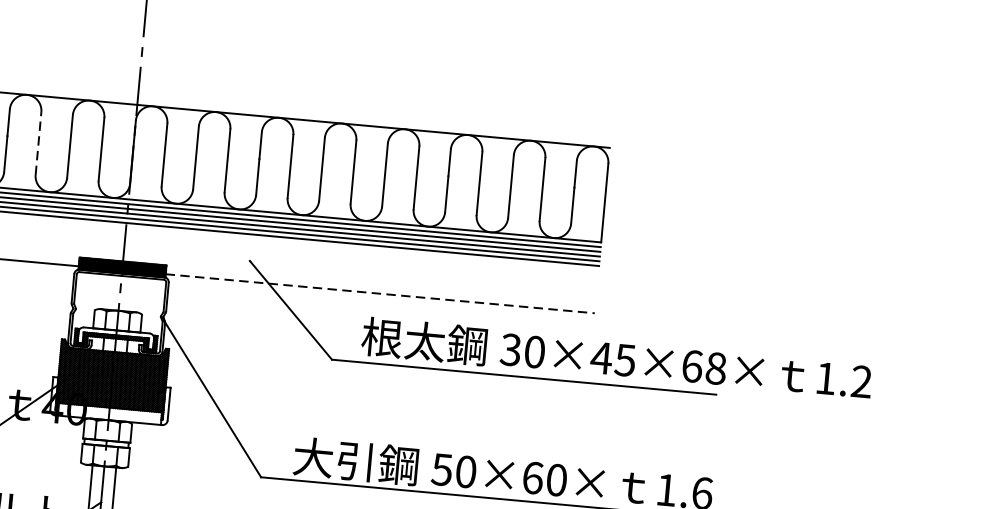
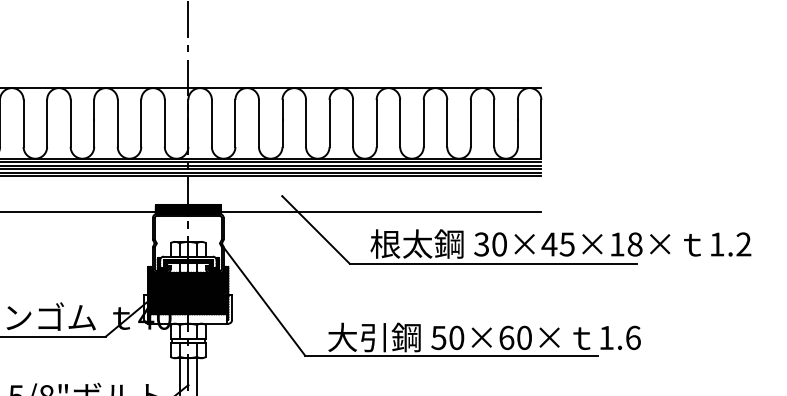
line: (38, 143) -> (117, 123), dashed -> solid
line: (380, 293) -> (381, 211), dashed -> solid
text: (692, 366) -> (617, 244), 30×45×68× -> 30×45×18×

